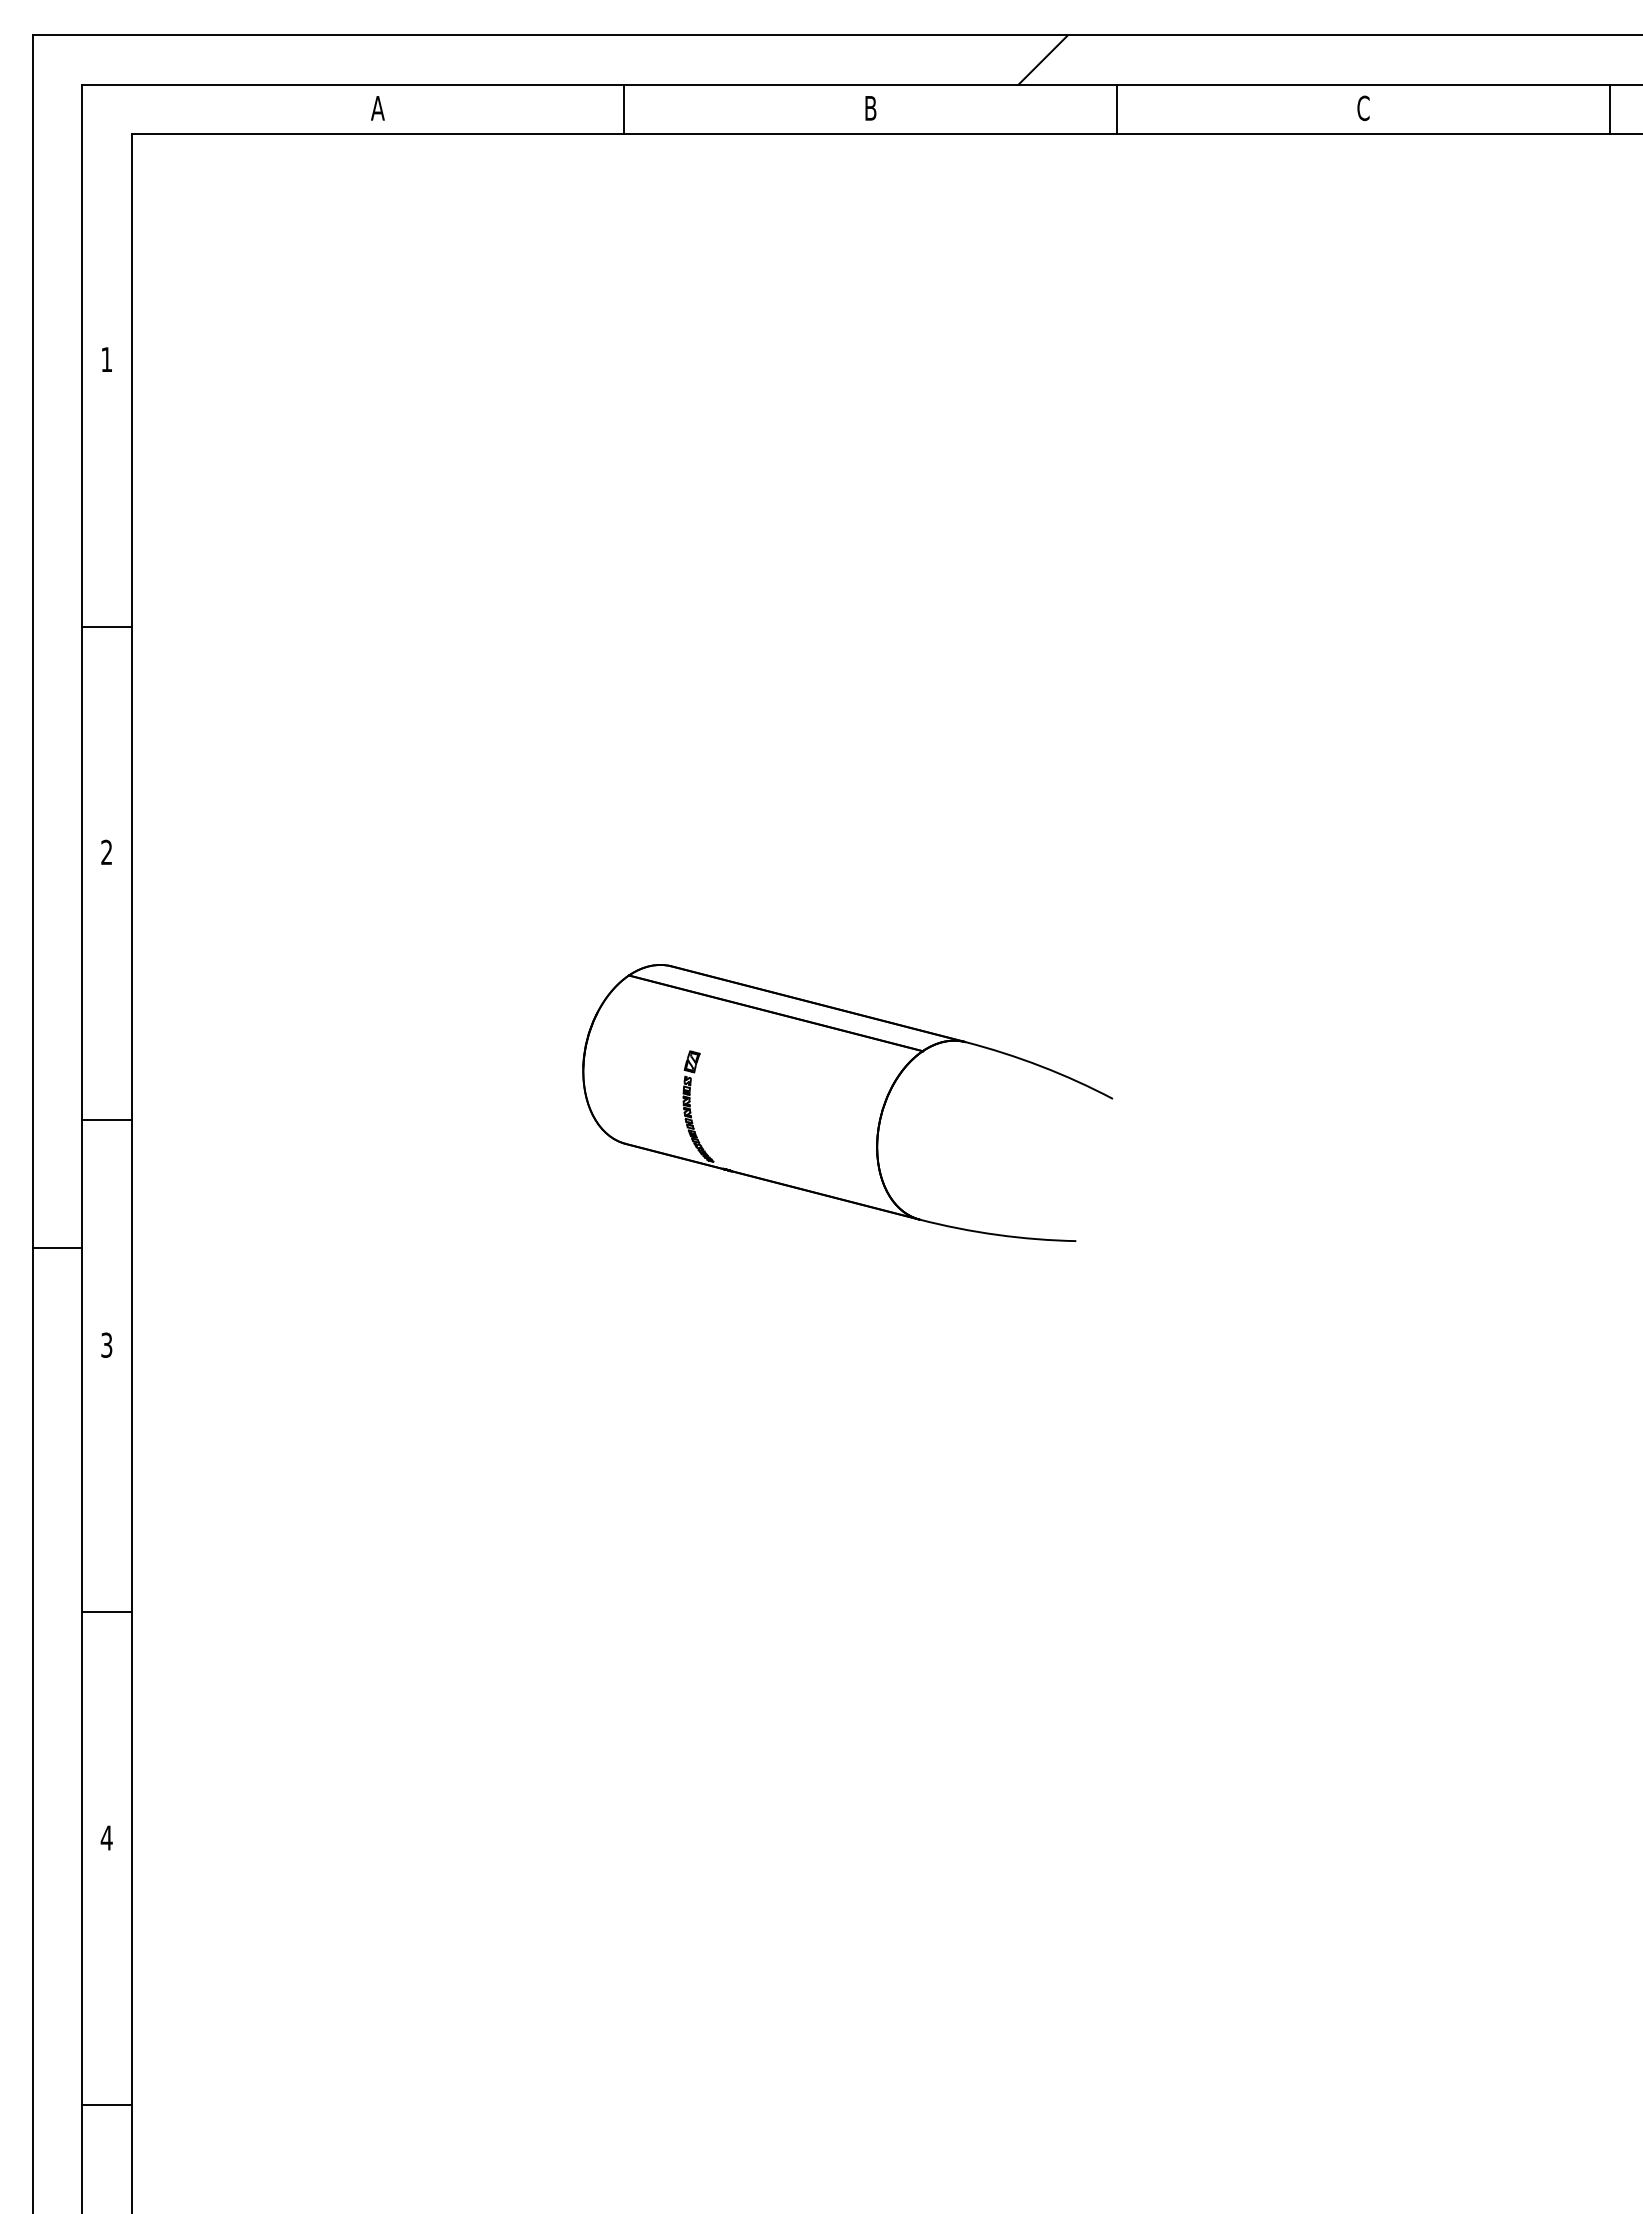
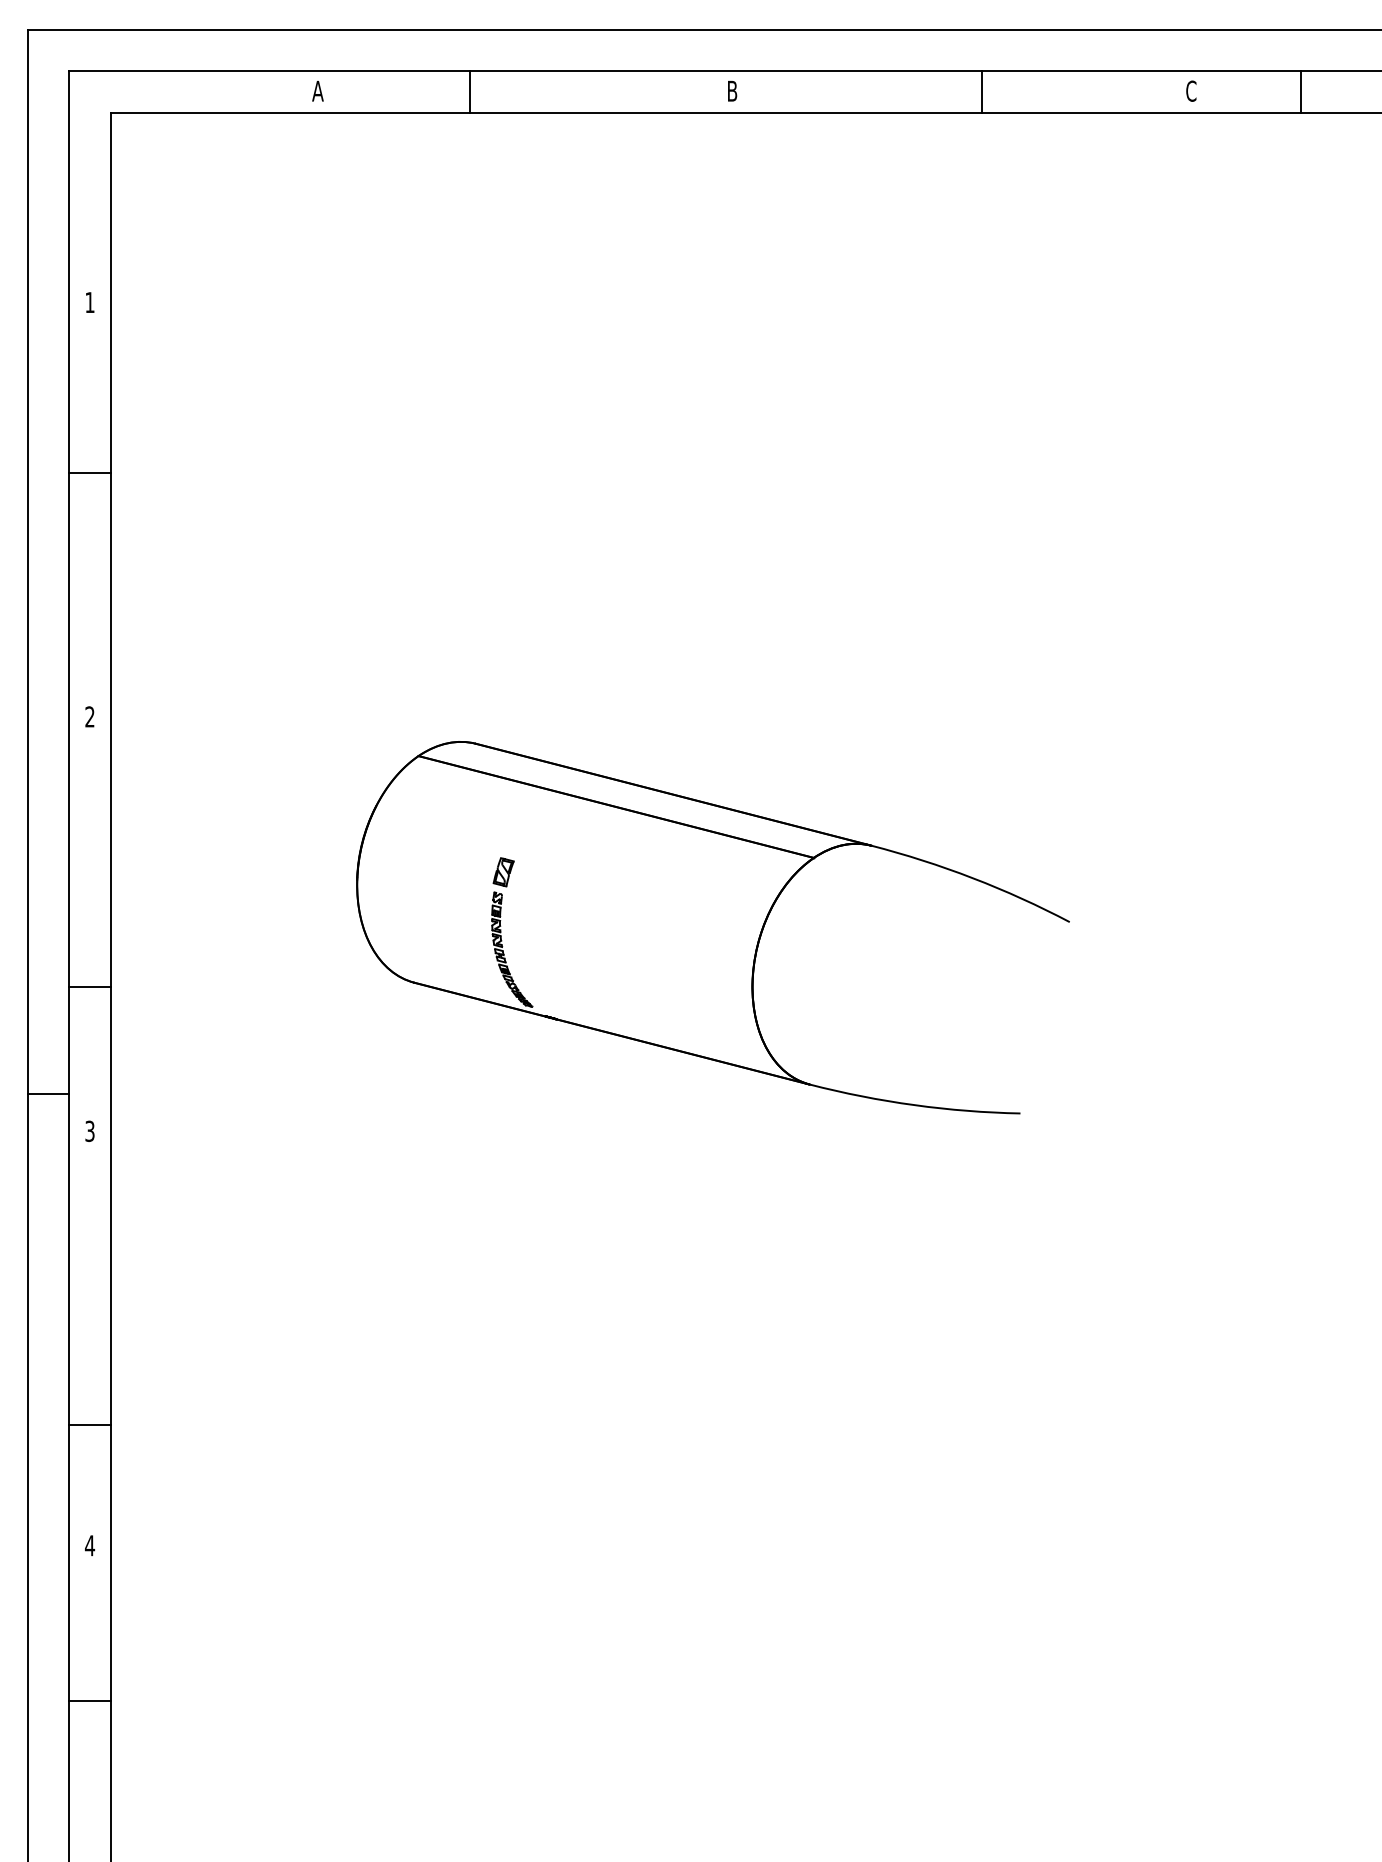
line: (1042, 59) -> (876, 50), removed
text: (1363, 108) -> (1191, 91), moved
line: (624, 109) -> (469, 92), moved
line: (1117, 109) -> (982, 92), moved
line: (1609, 109) -> (1300, 92), moved
line: (106, 626) -> (89, 472), moved
part: (847, 1102) -> (712, 927), size x1.6
line: (106, 1119) -> (89, 986), moved
line: (57, 1247) -> (48, 1093), moved
line: (106, 1612) -> (89, 1425), moved
line: (106, 2105) -> (89, 1701), moved

